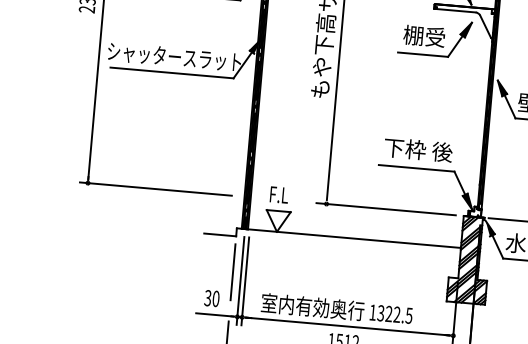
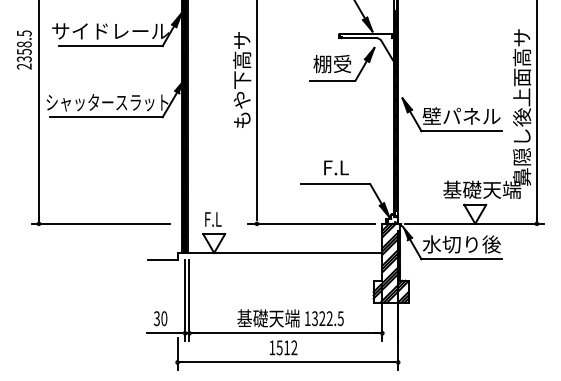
text: (417, 149) -> (335, 167), 下枠 後 -> F.L
line: (233, 271) -> (177, 292), removed
text: (312, 307) -> (252, 318), 室内有効奥行 -> 基礎天端

